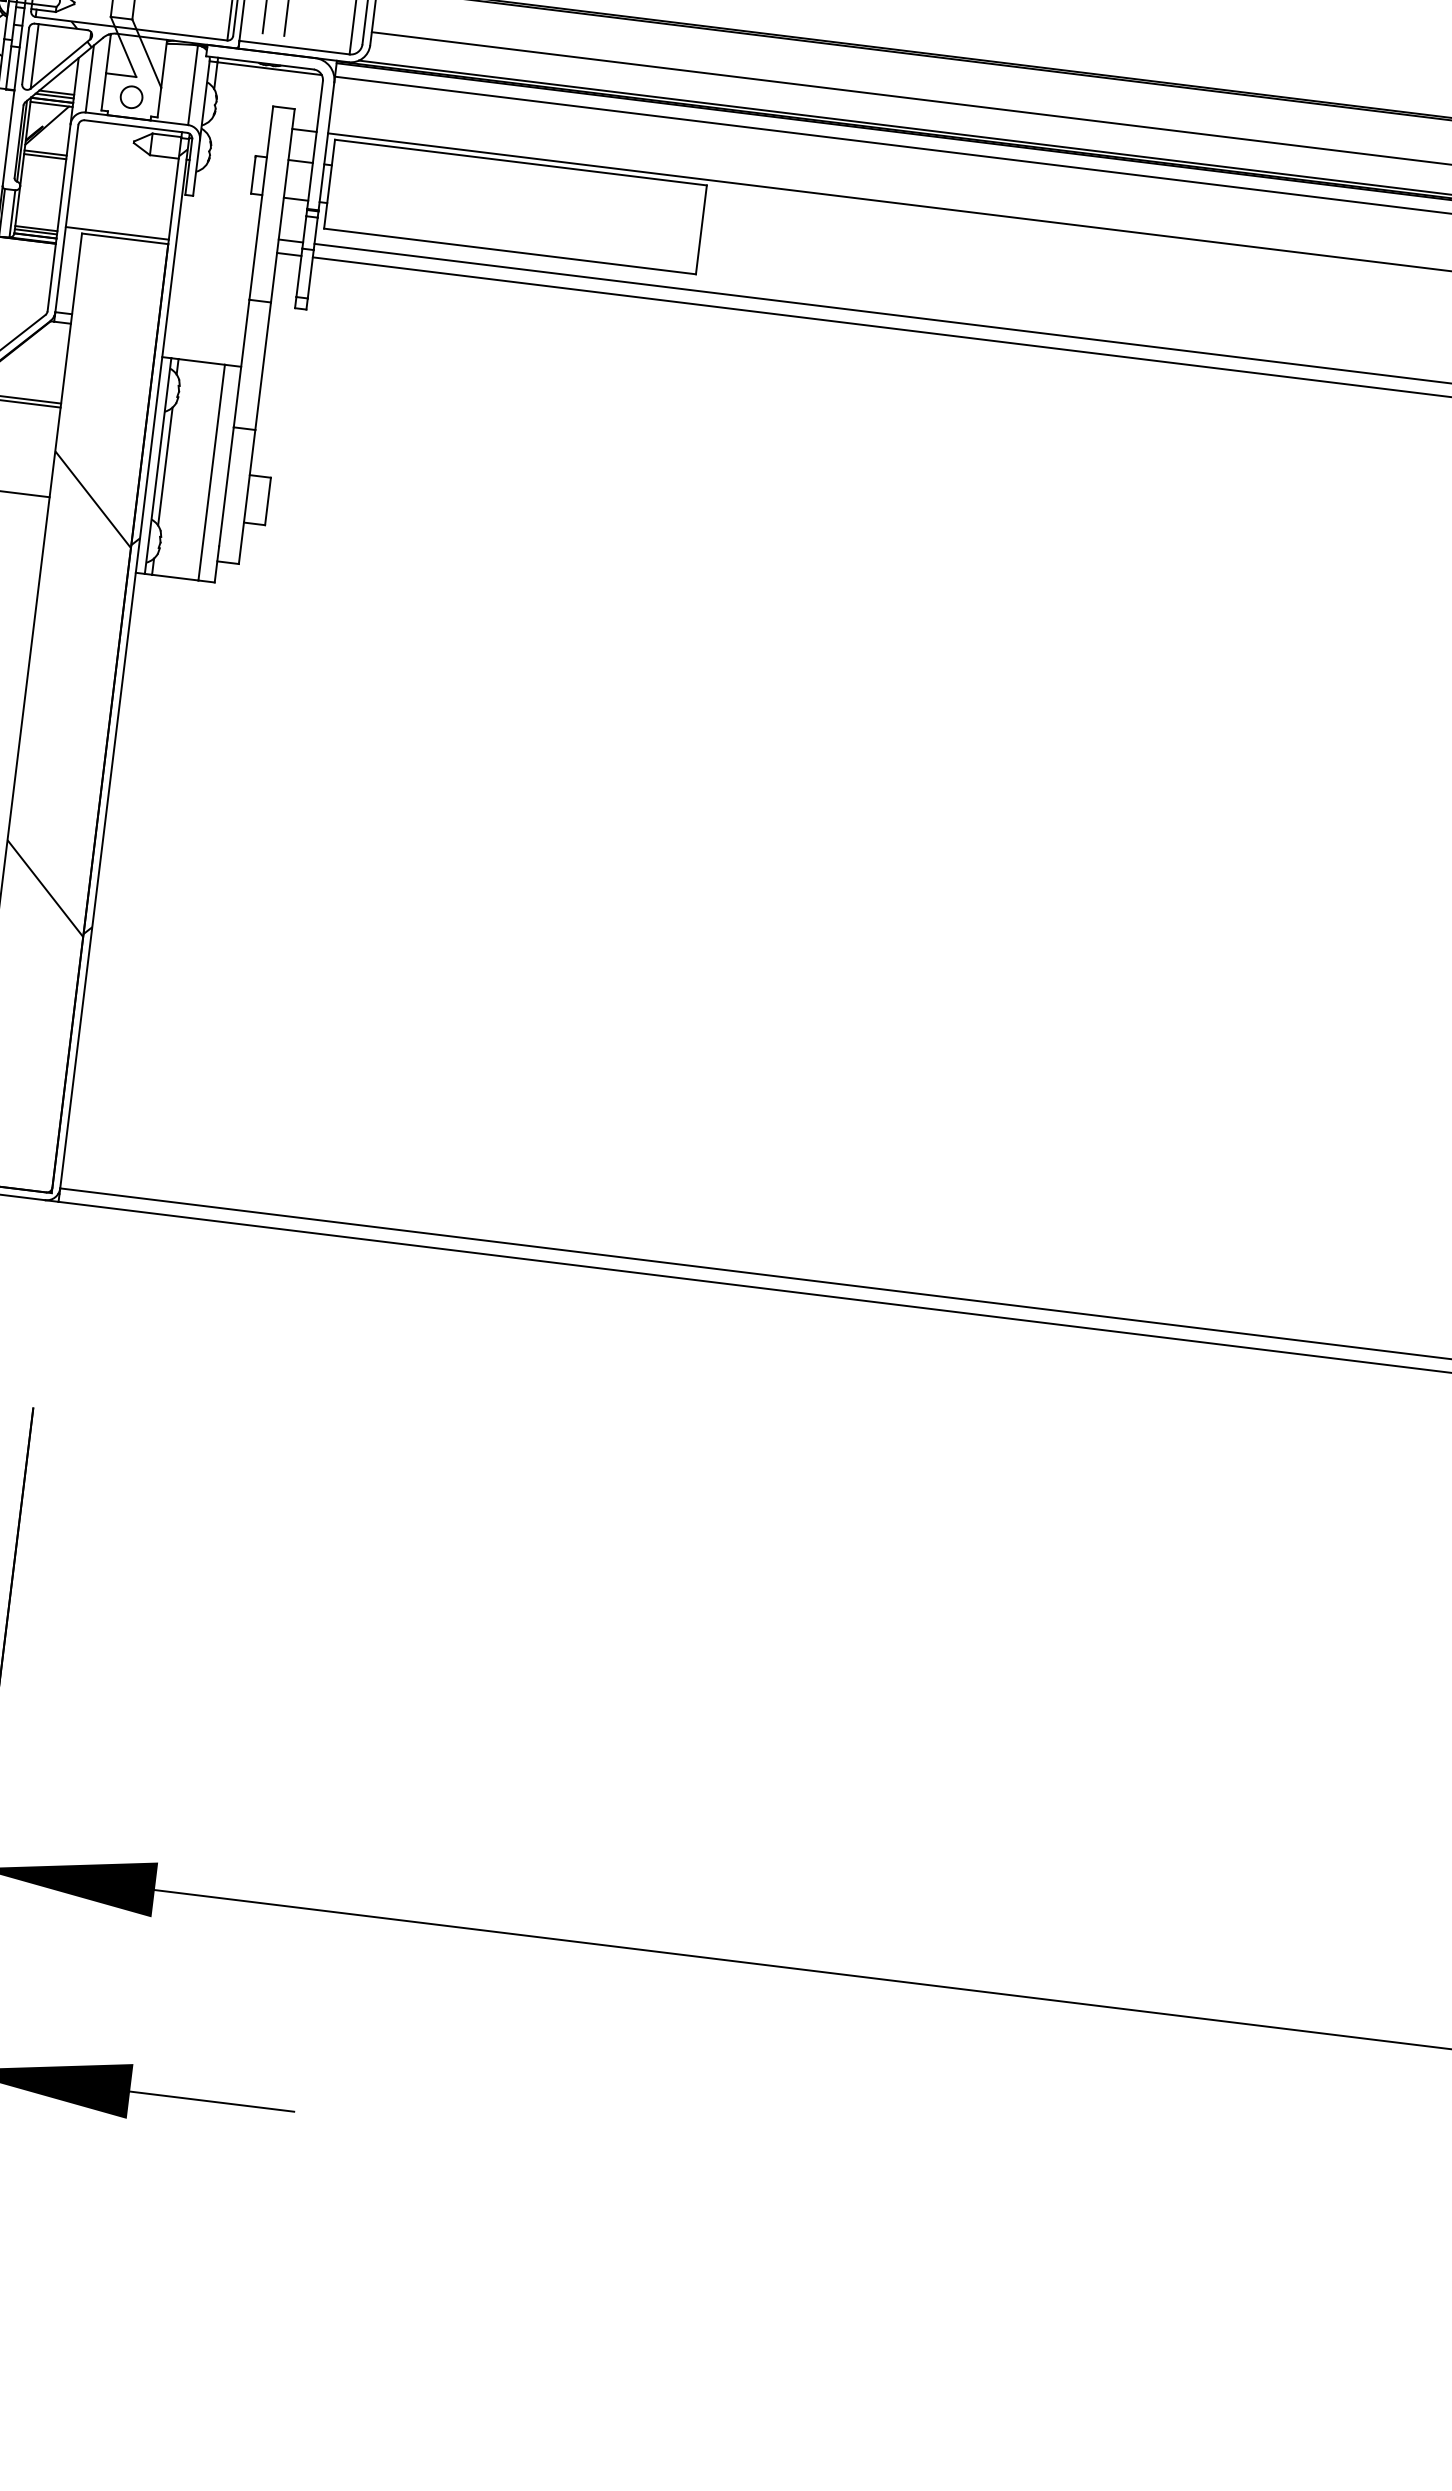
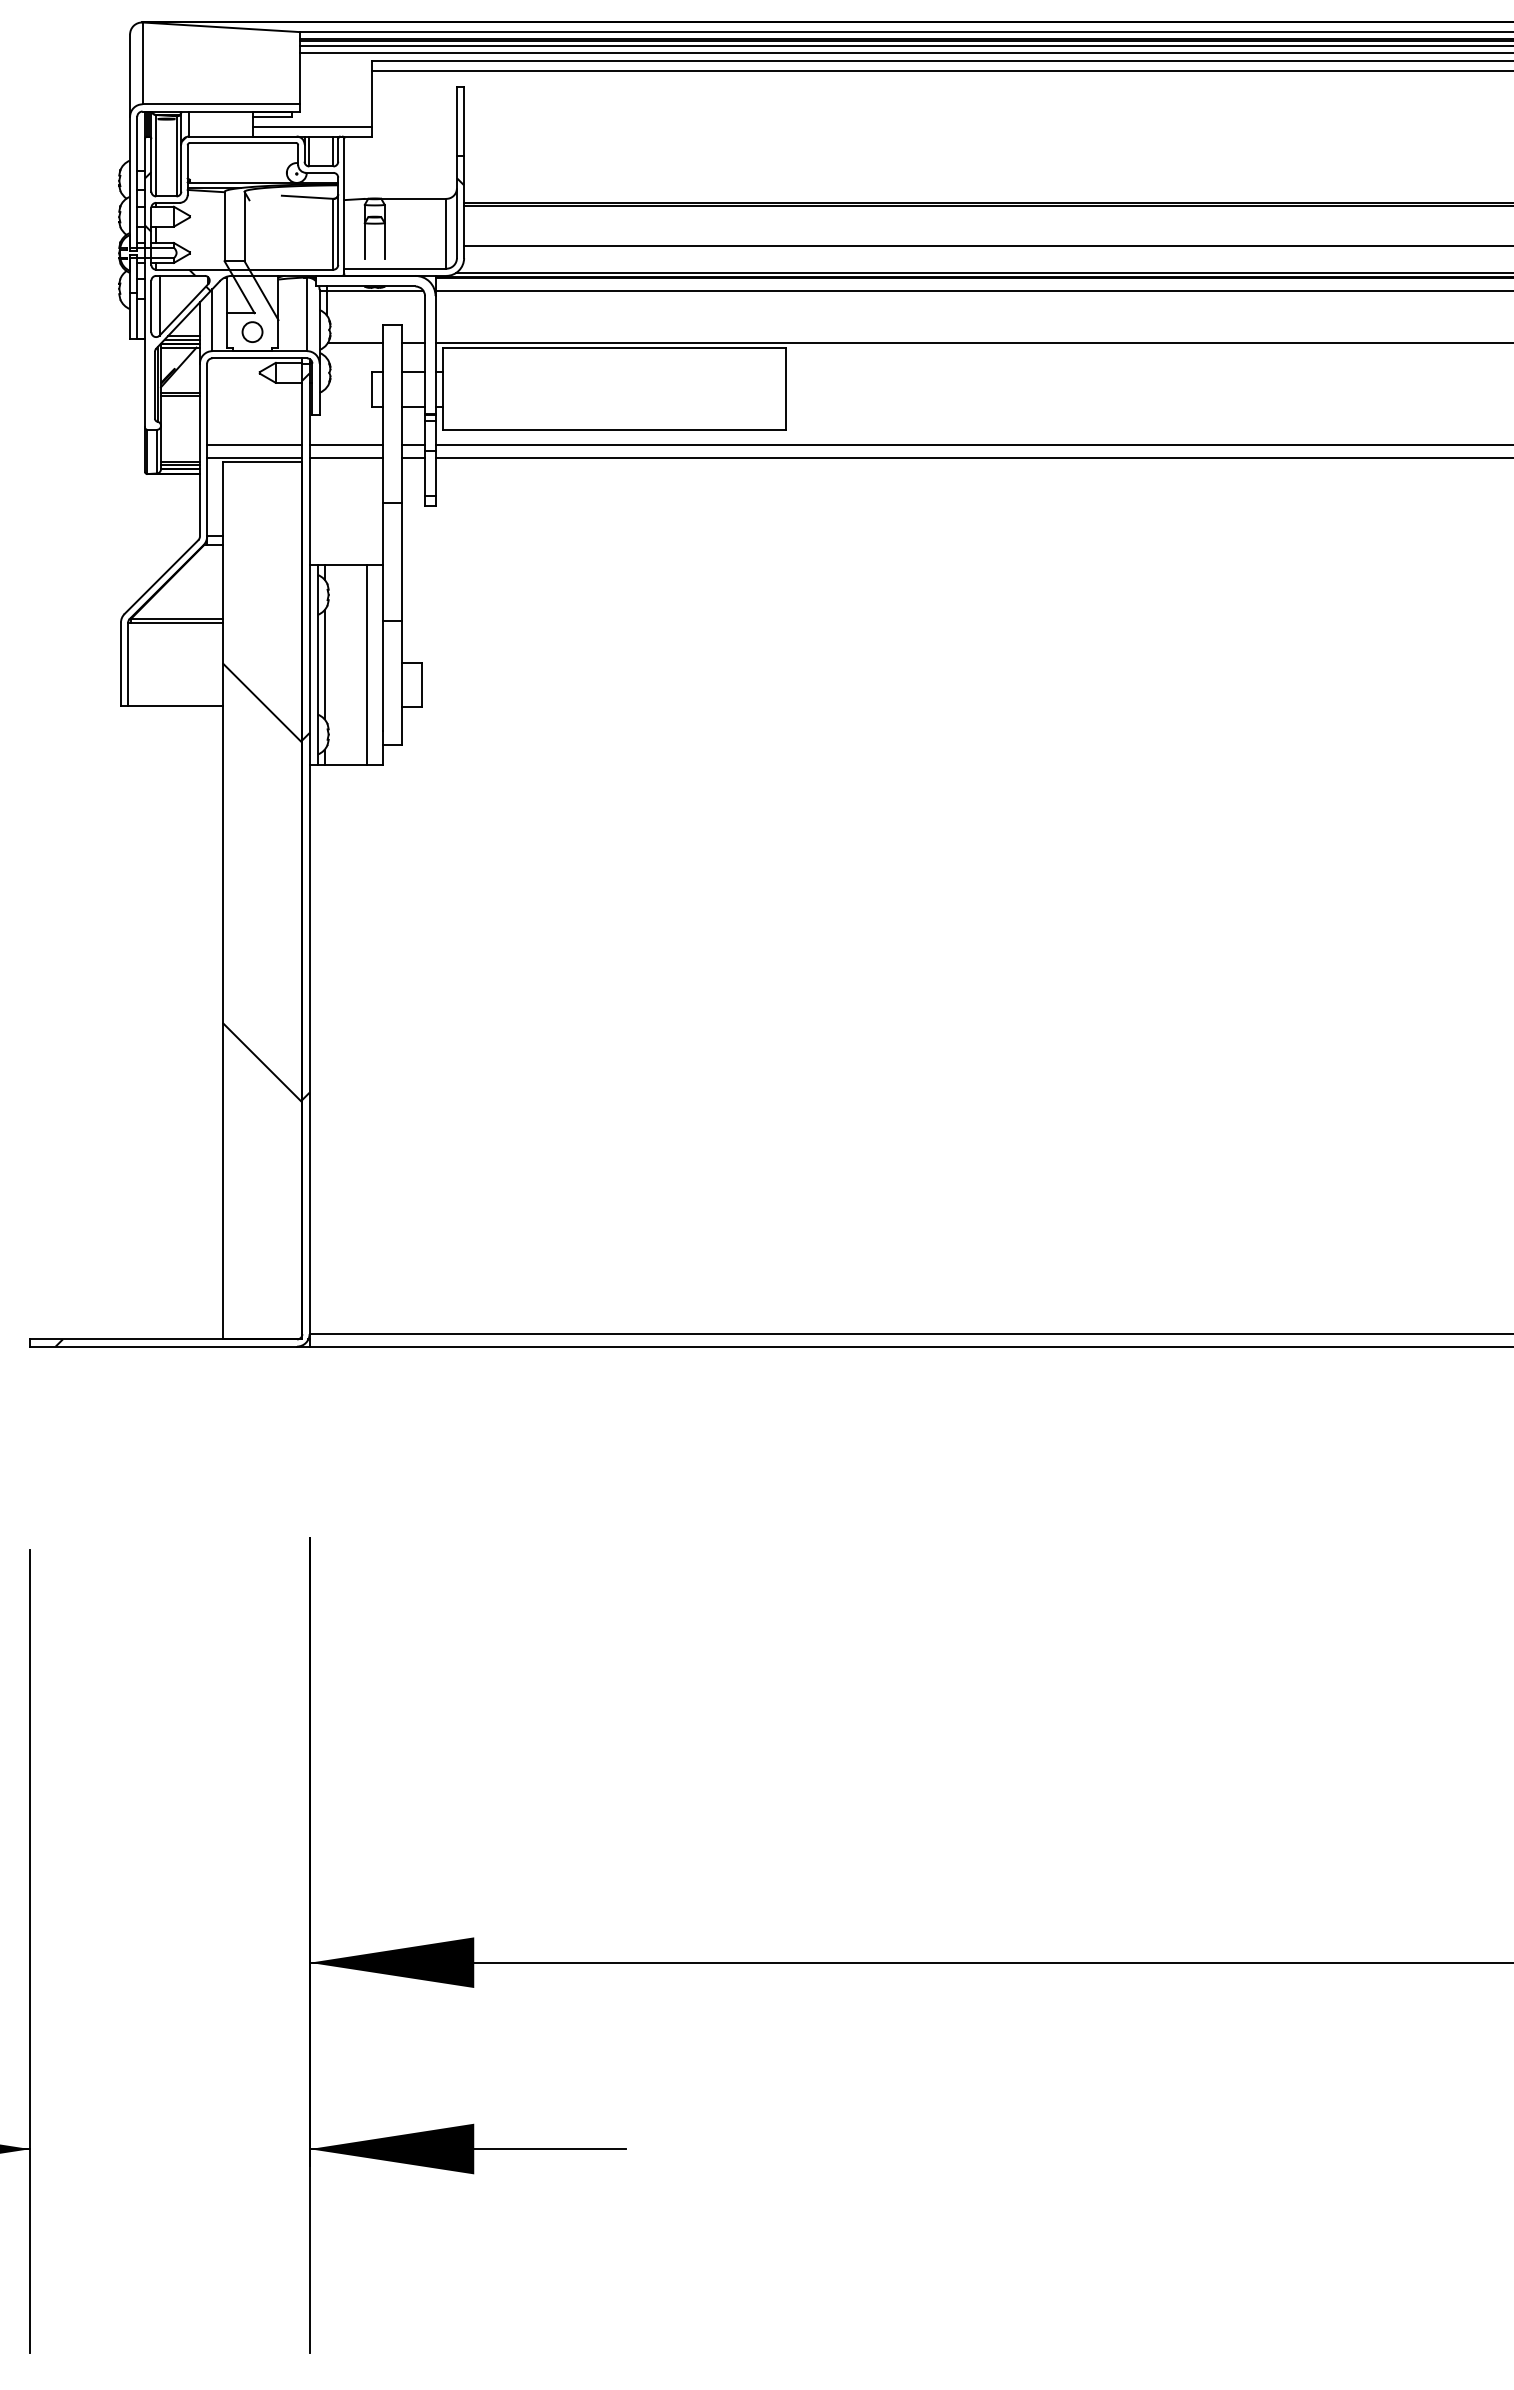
line: (240, 123) -> (354, 343), added
line: (118, 220) -> (254, 445), added
line: (217, 232) -> (345, 445), added
line: (215, 245) -> (345, 457), added

